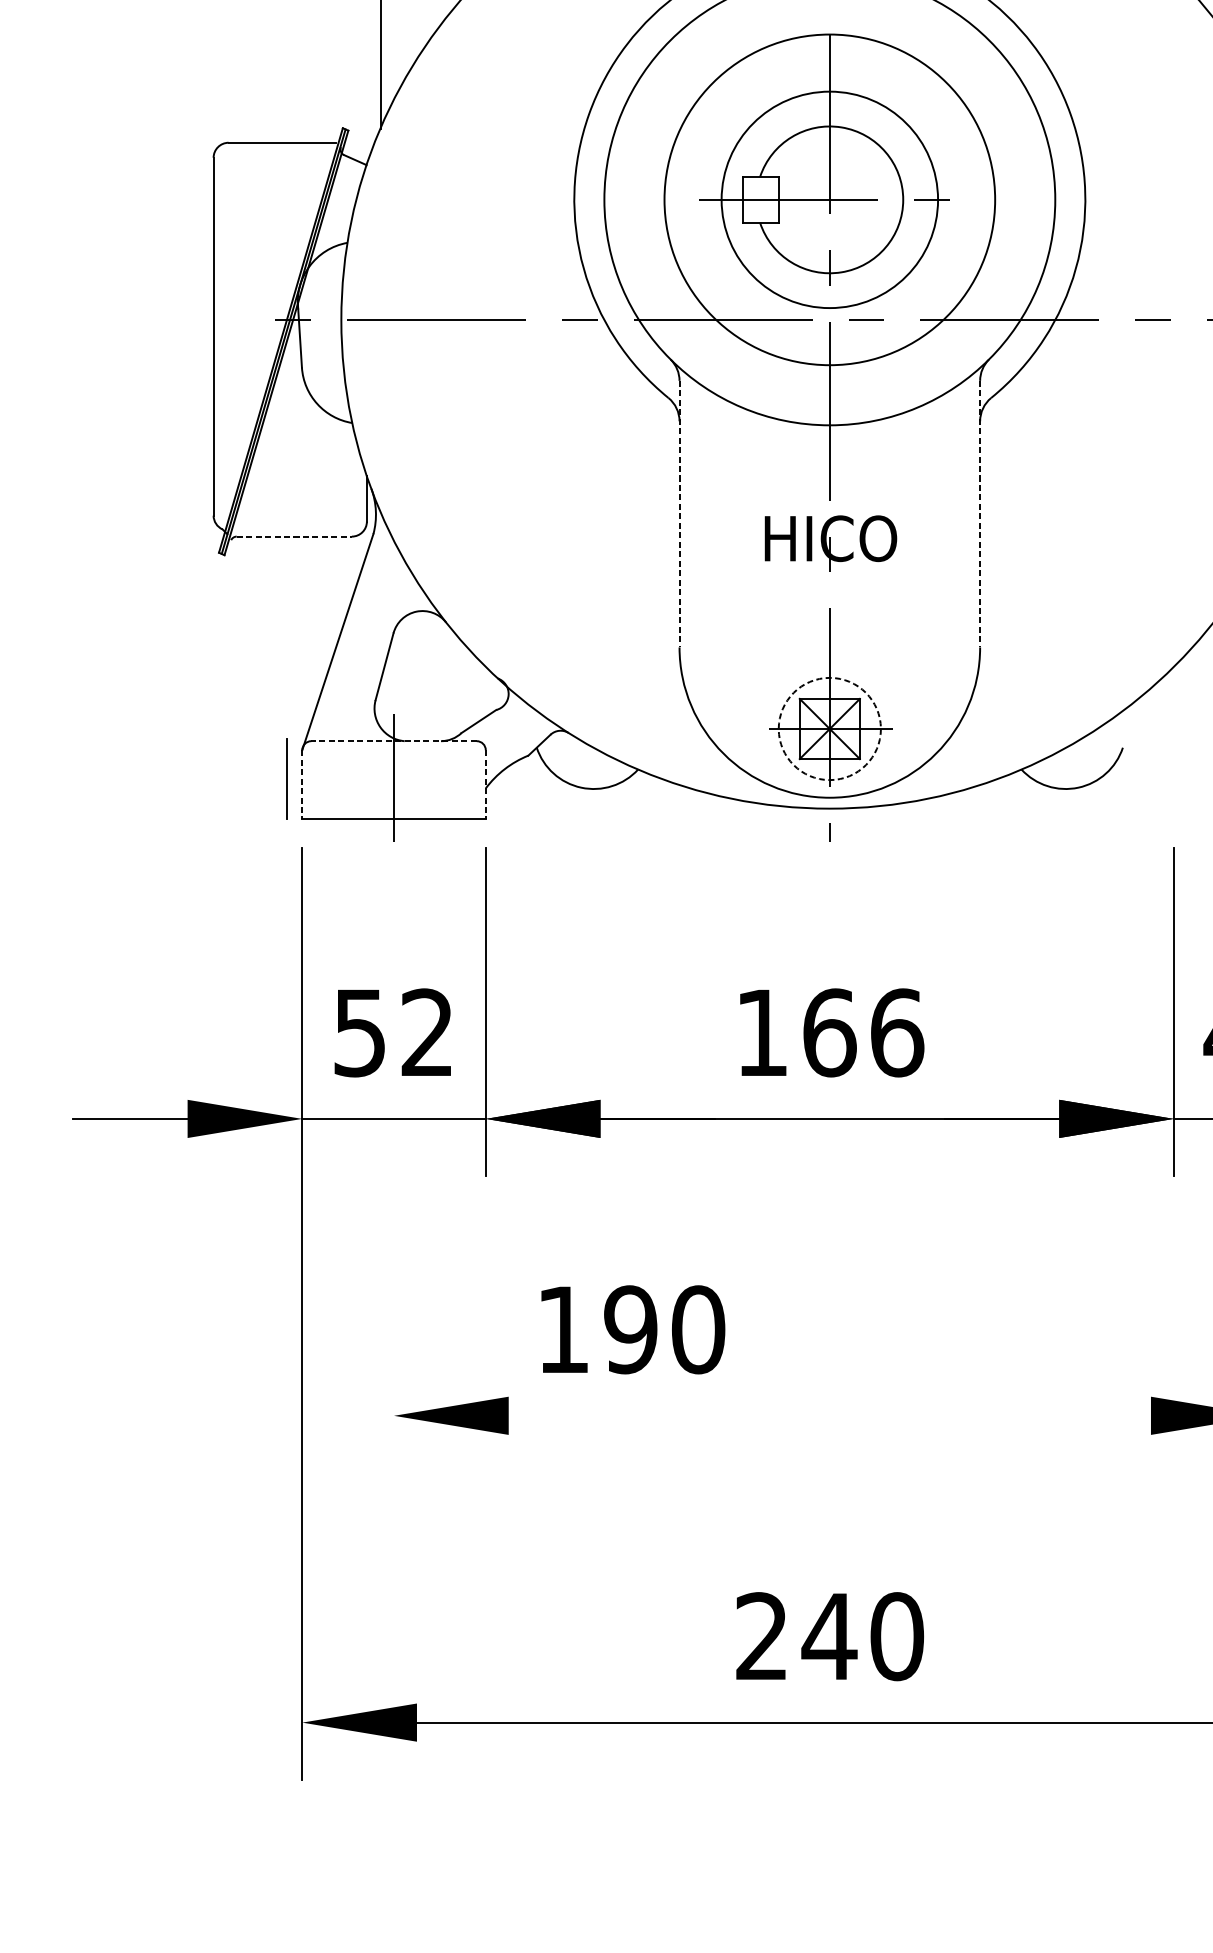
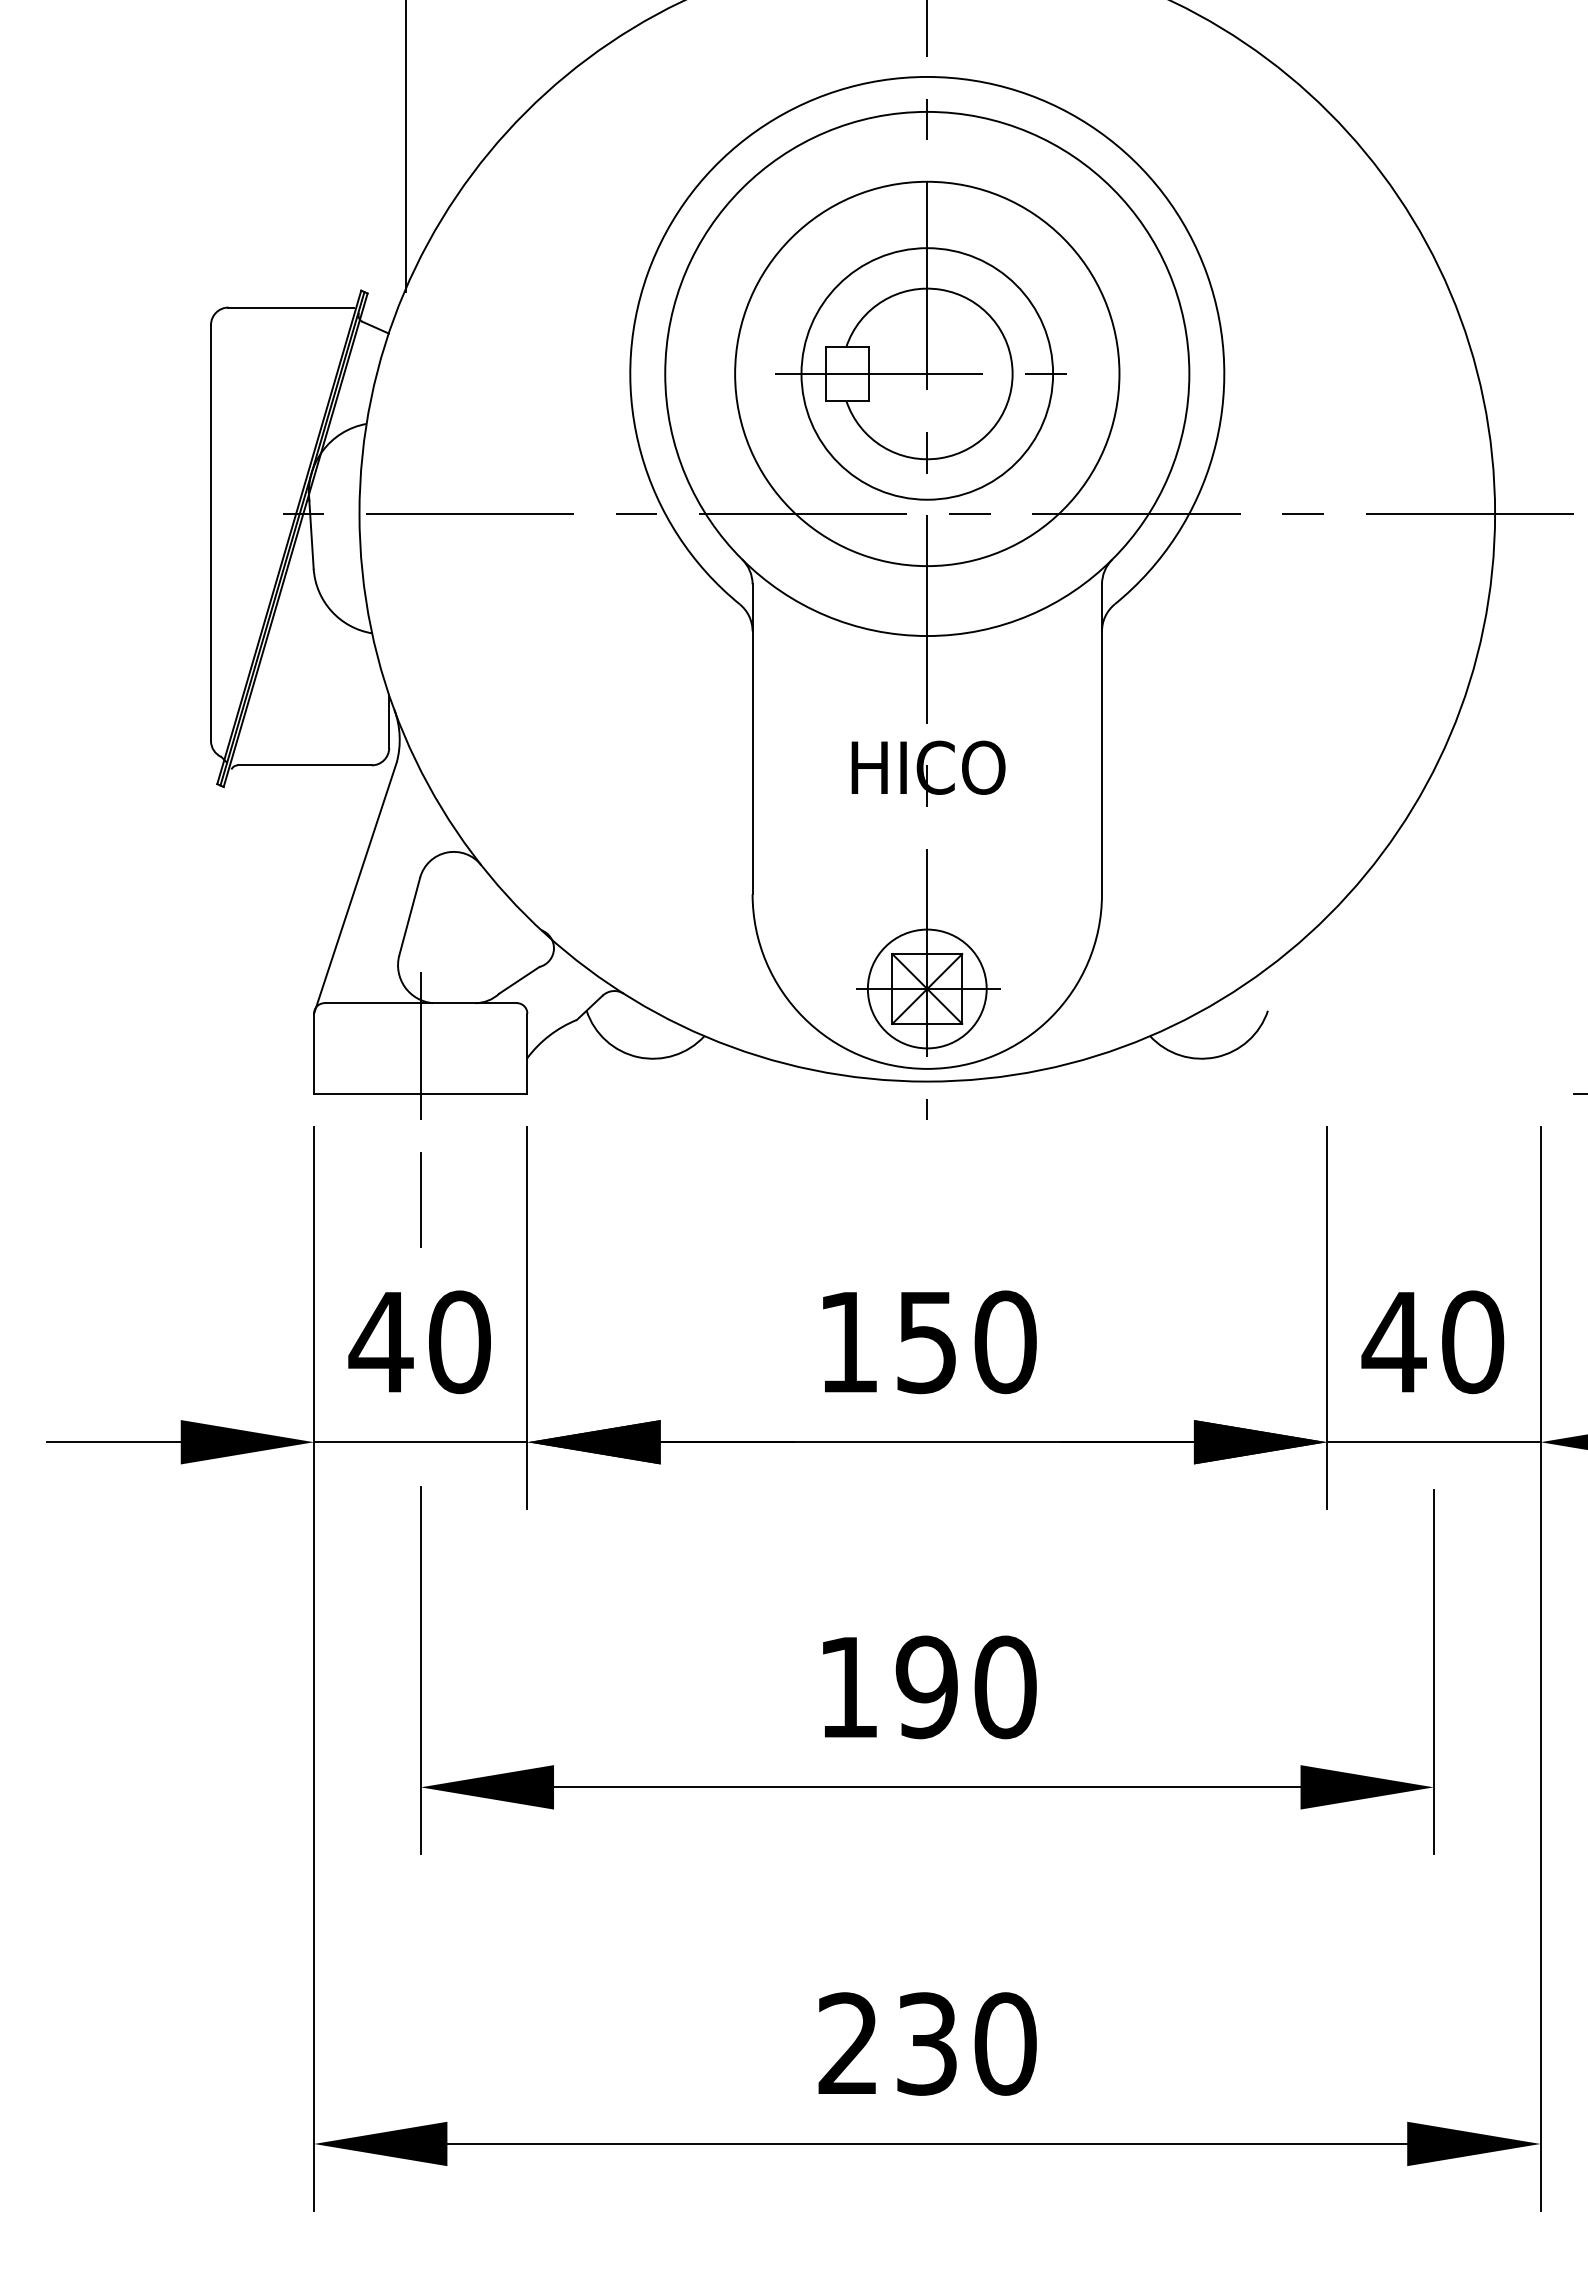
line: (679, 514) -> (752, 739), dashed -> solid
line: (980, 514) -> (1102, 739), dashed -> solid
line: (294, 536) -> (304, 765), dashed -> solid
circle: (829, 728) -> (926, 988), dashed -> solid
line: (393, 741) -> (420, 1003), dashed -> solid
line: (286, 778) -> (420, 1199), moved
line: (302, 785) -> (314, 1054), dashed -> solid
line: (485, 785) -> (527, 1054), dashed -> solid
text: (392, 1033) -> (419, 1342), 52 -> 40
text: (863, 1033) -> (966, 1342), 166 -> 150
line: (393, 1315) -> (420, 1670), added
text: (633, 1329) -> (929, 1687), moved
line: (830, 1415) -> (927, 1787), added
text: (829, 1636) -> (926, 2043), 240 -> 230

